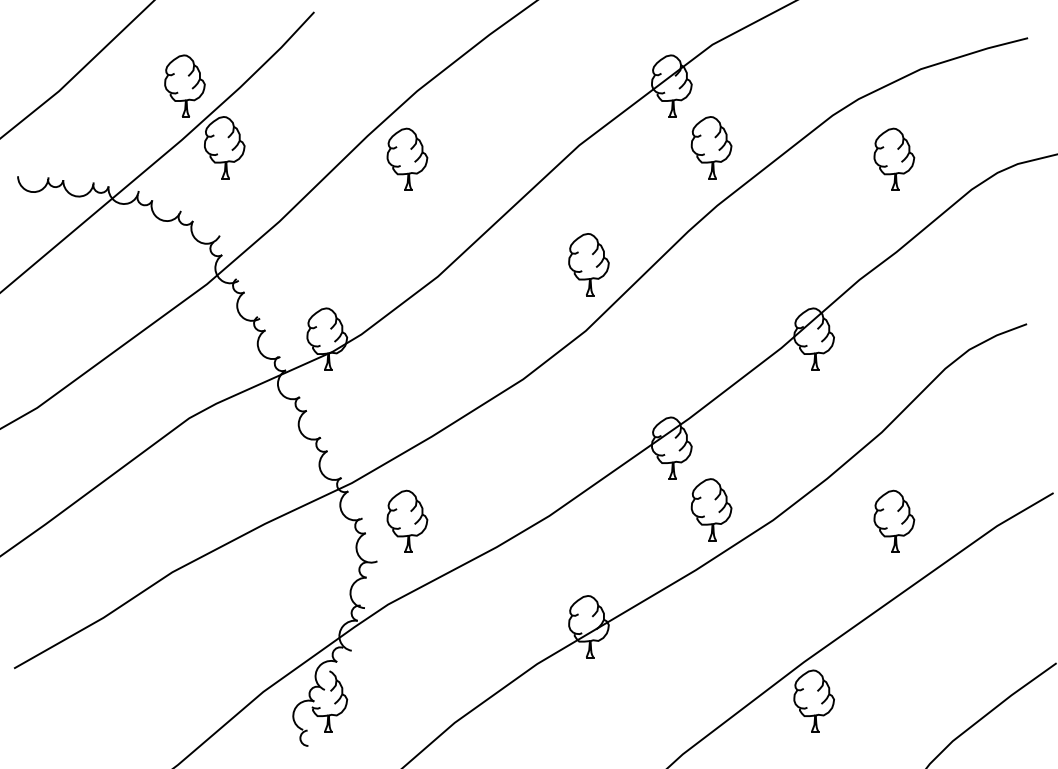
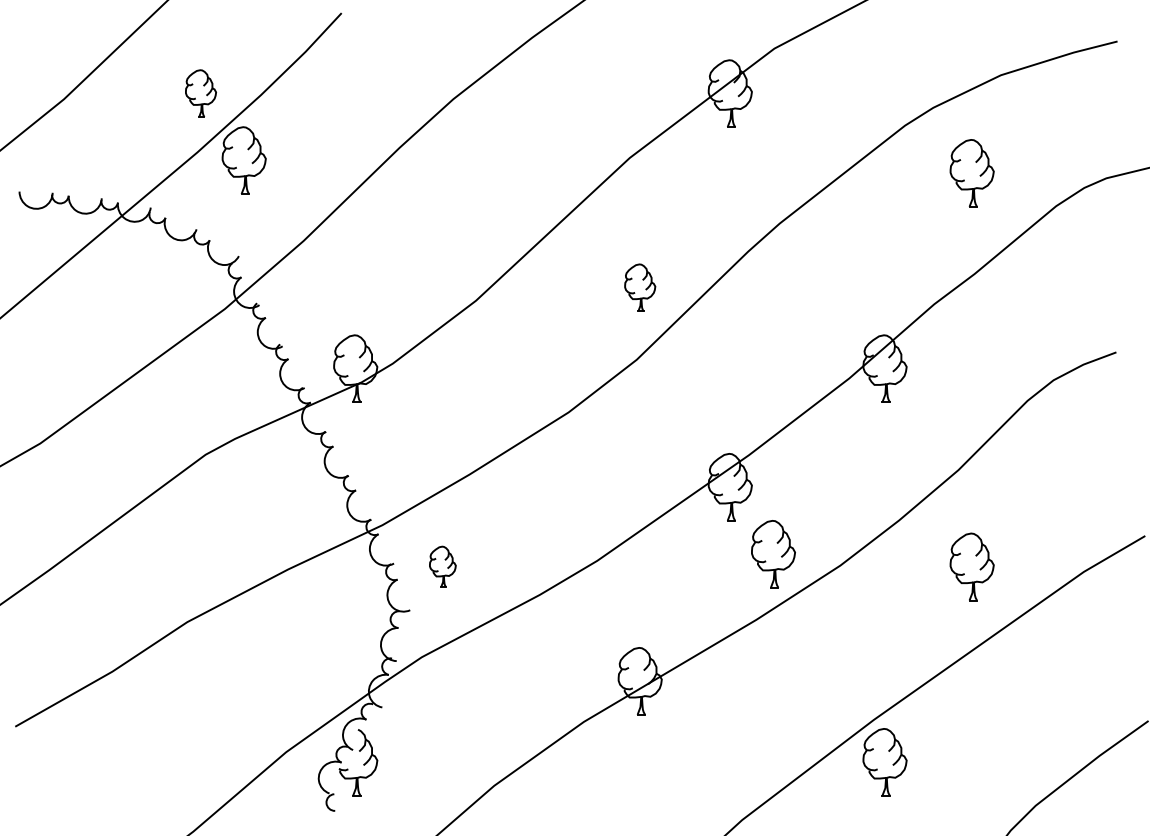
part: (184, 85) -> (200, 92), size x0.7
part: (711, 147) -> (773, 160), removed
part: (407, 158) -> (442, 172), removed
part: (588, 264) -> (639, 287), size x0.7
part: (407, 520) -> (442, 565), size x0.6

